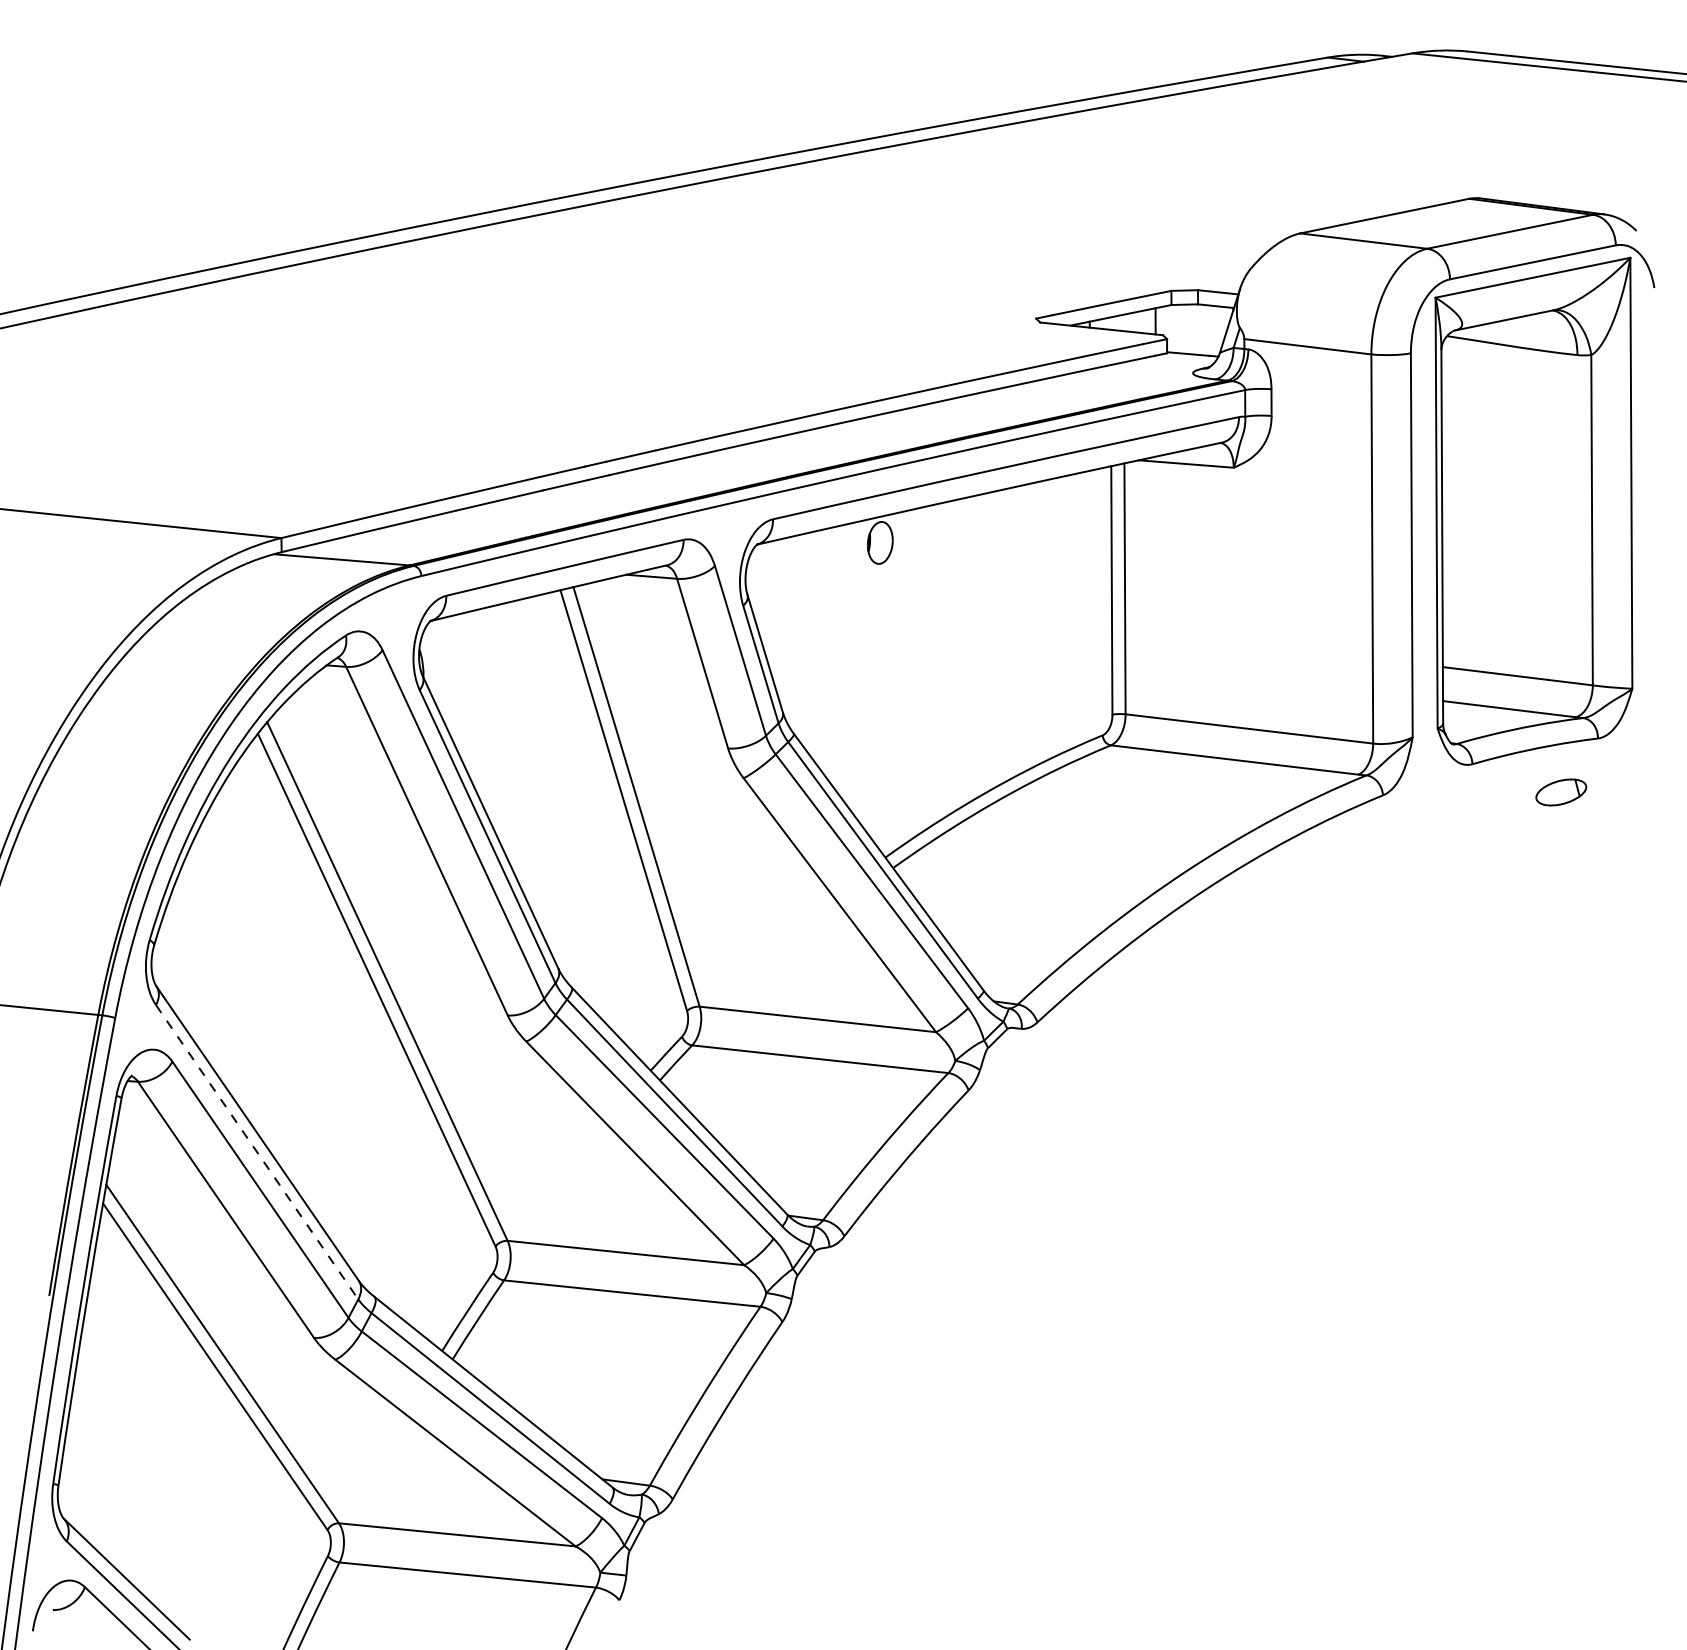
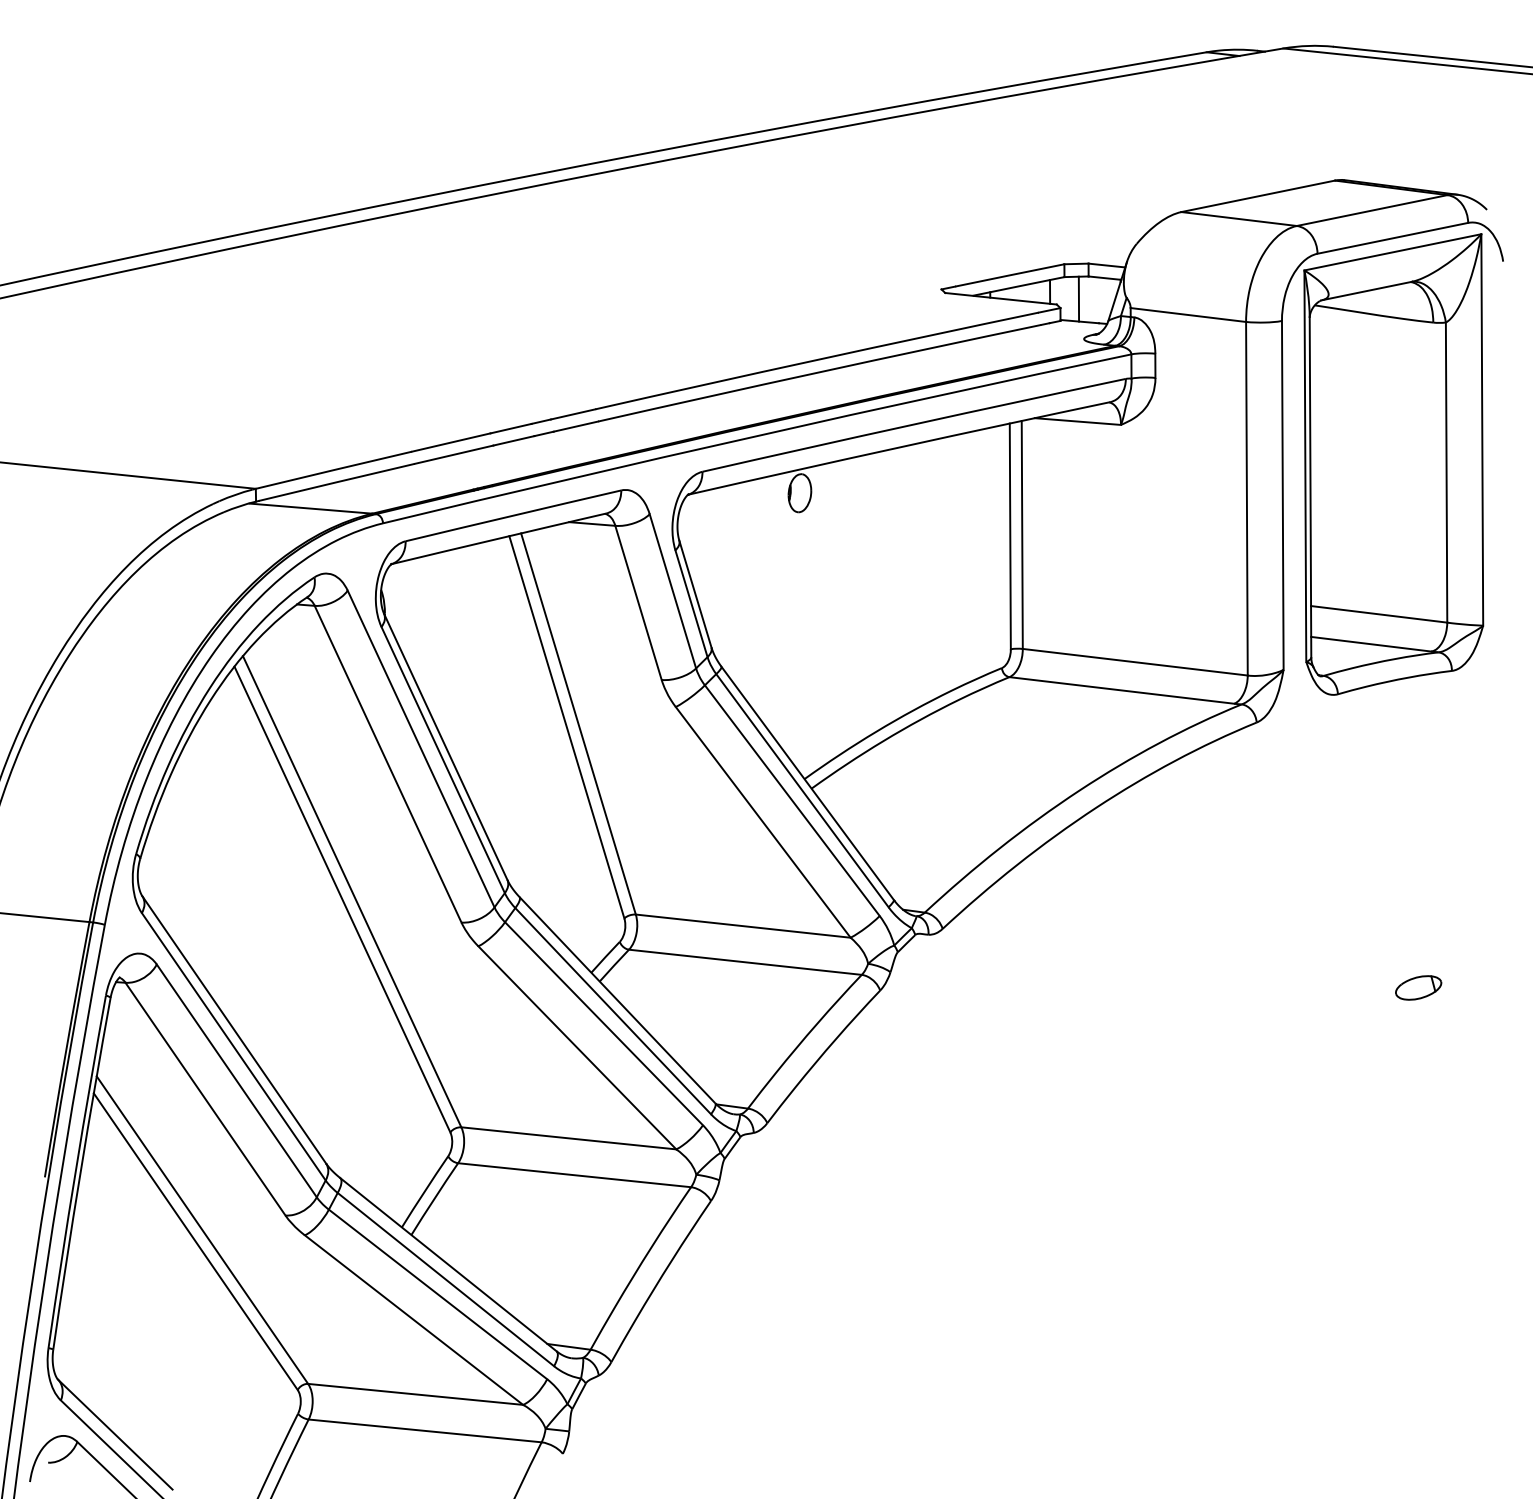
line: (1186, 328) -> (1078, 298), added
part: (1561, 791) -> (1418, 987), moved
line: (257, 1153) -> (234, 1047), dashed -> solid

